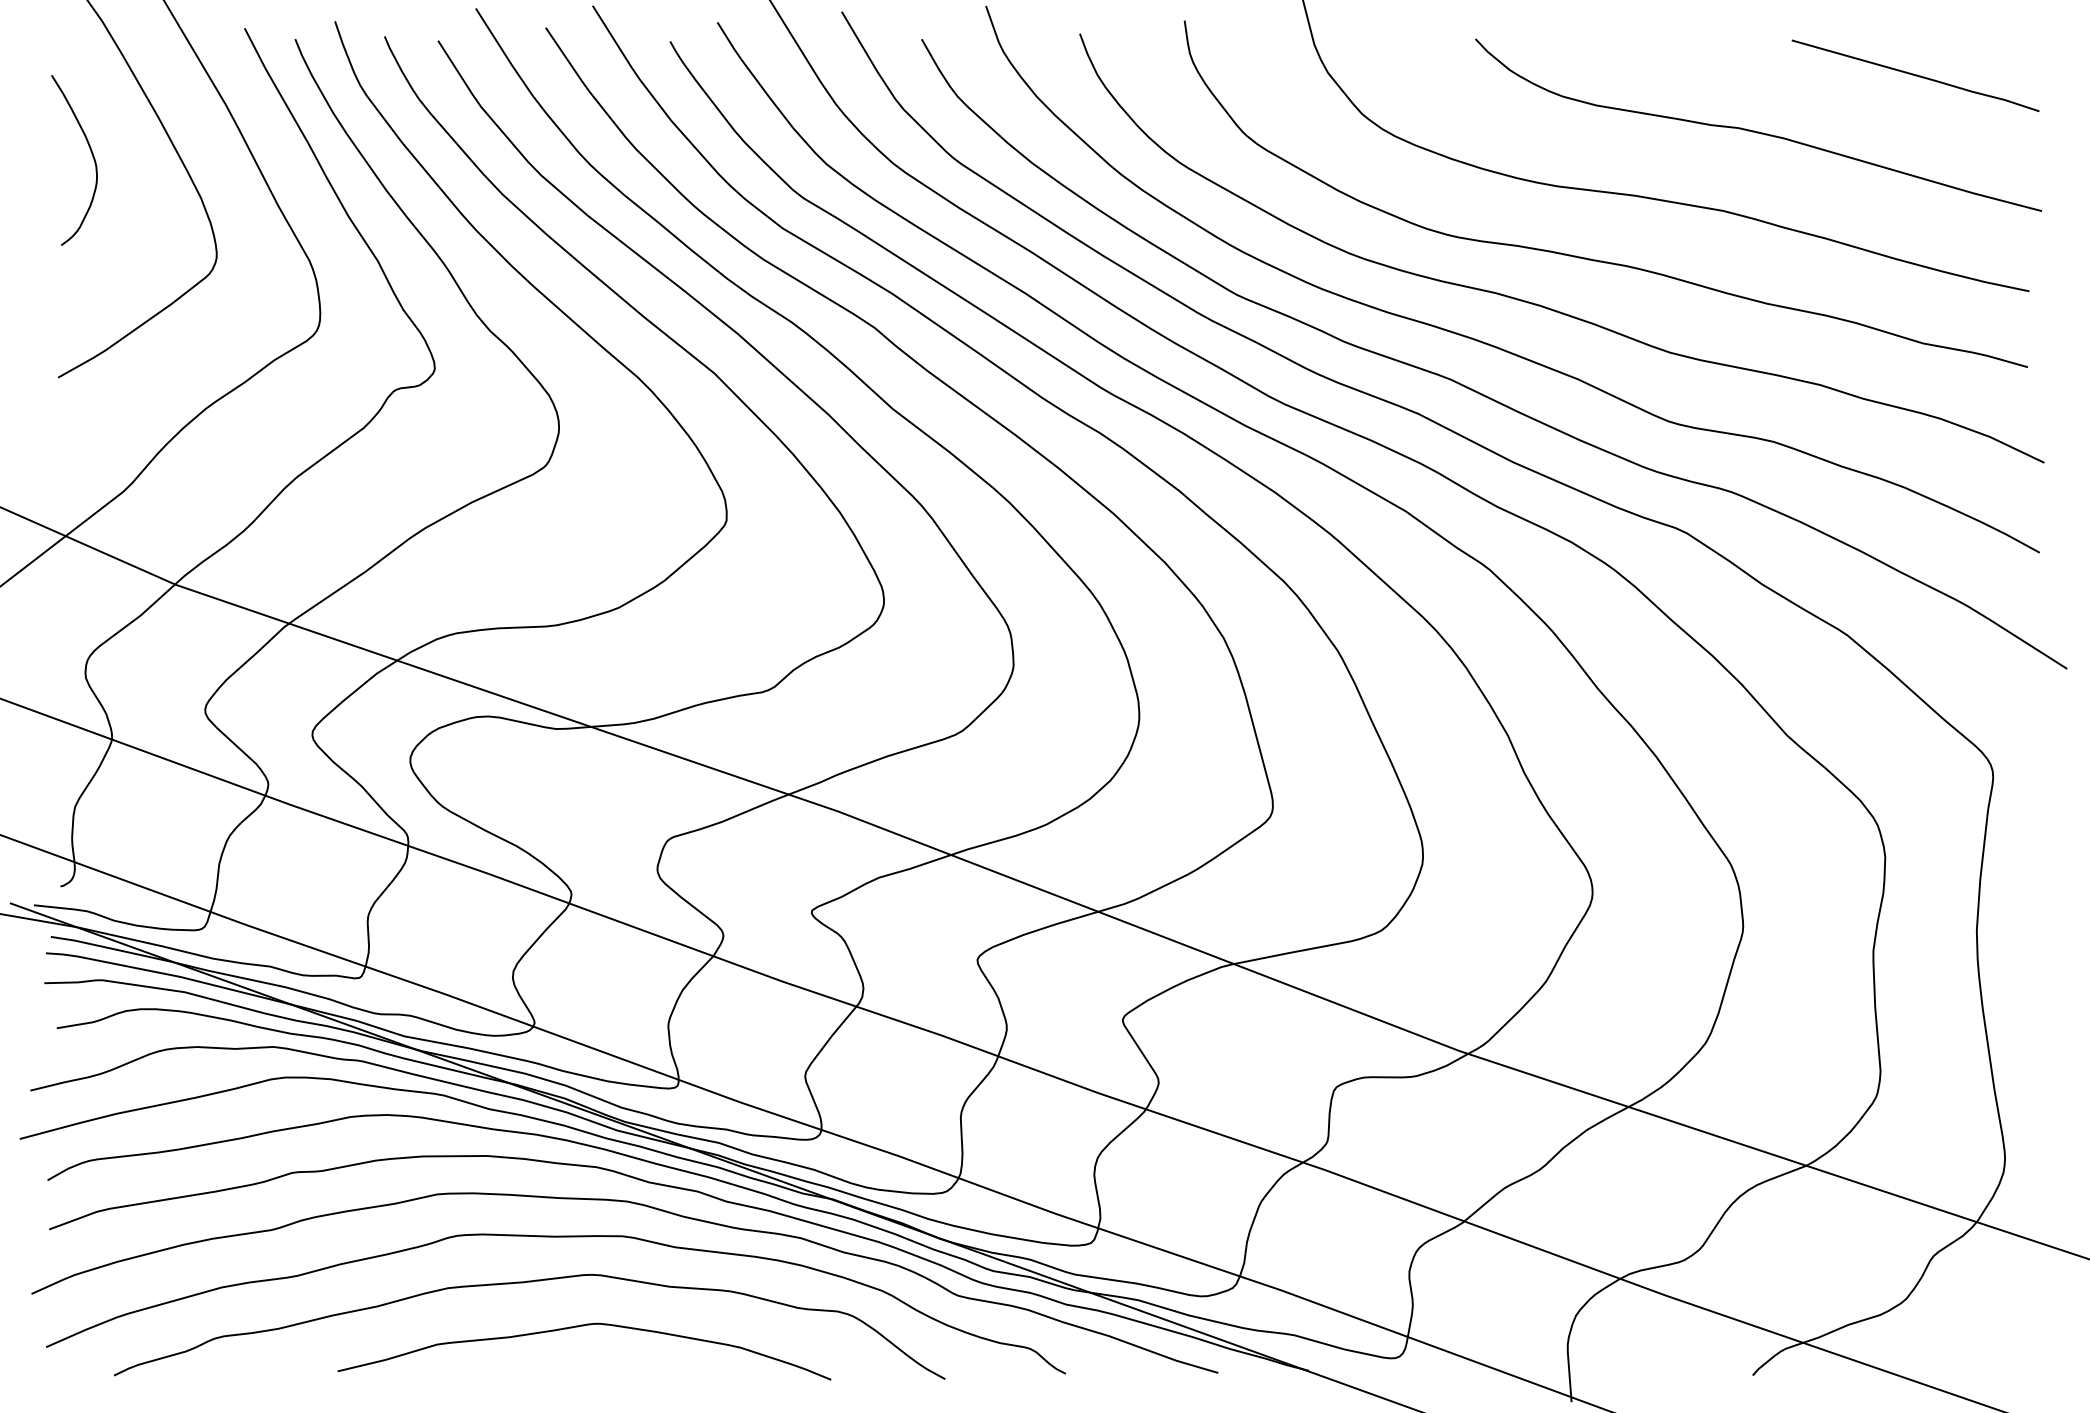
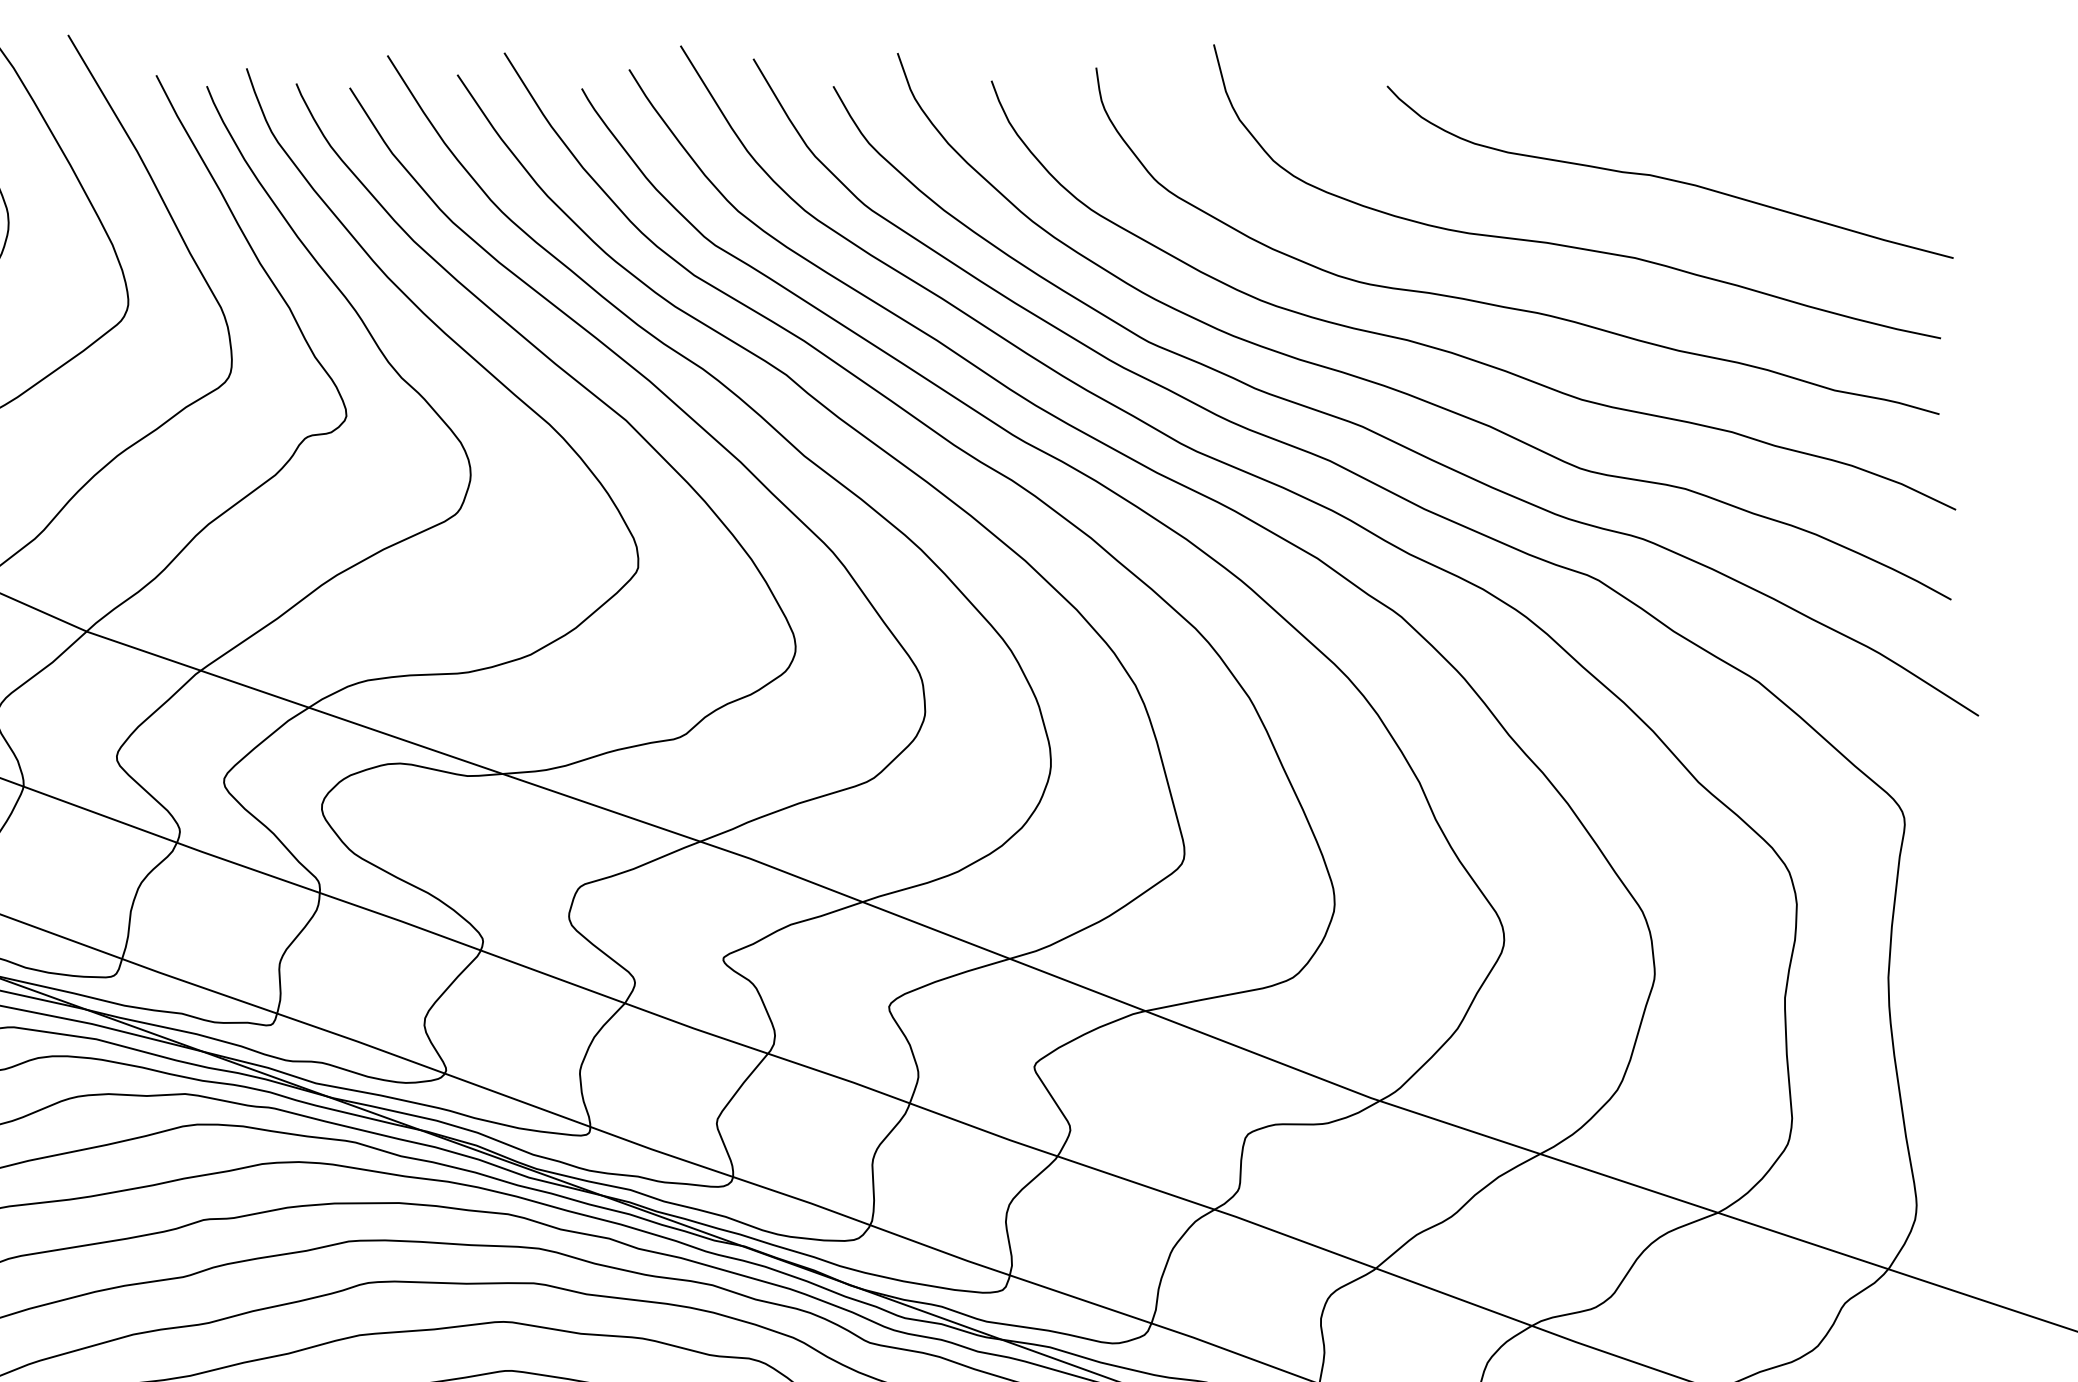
line: (1915, 75) -> (1827, 122), removed

